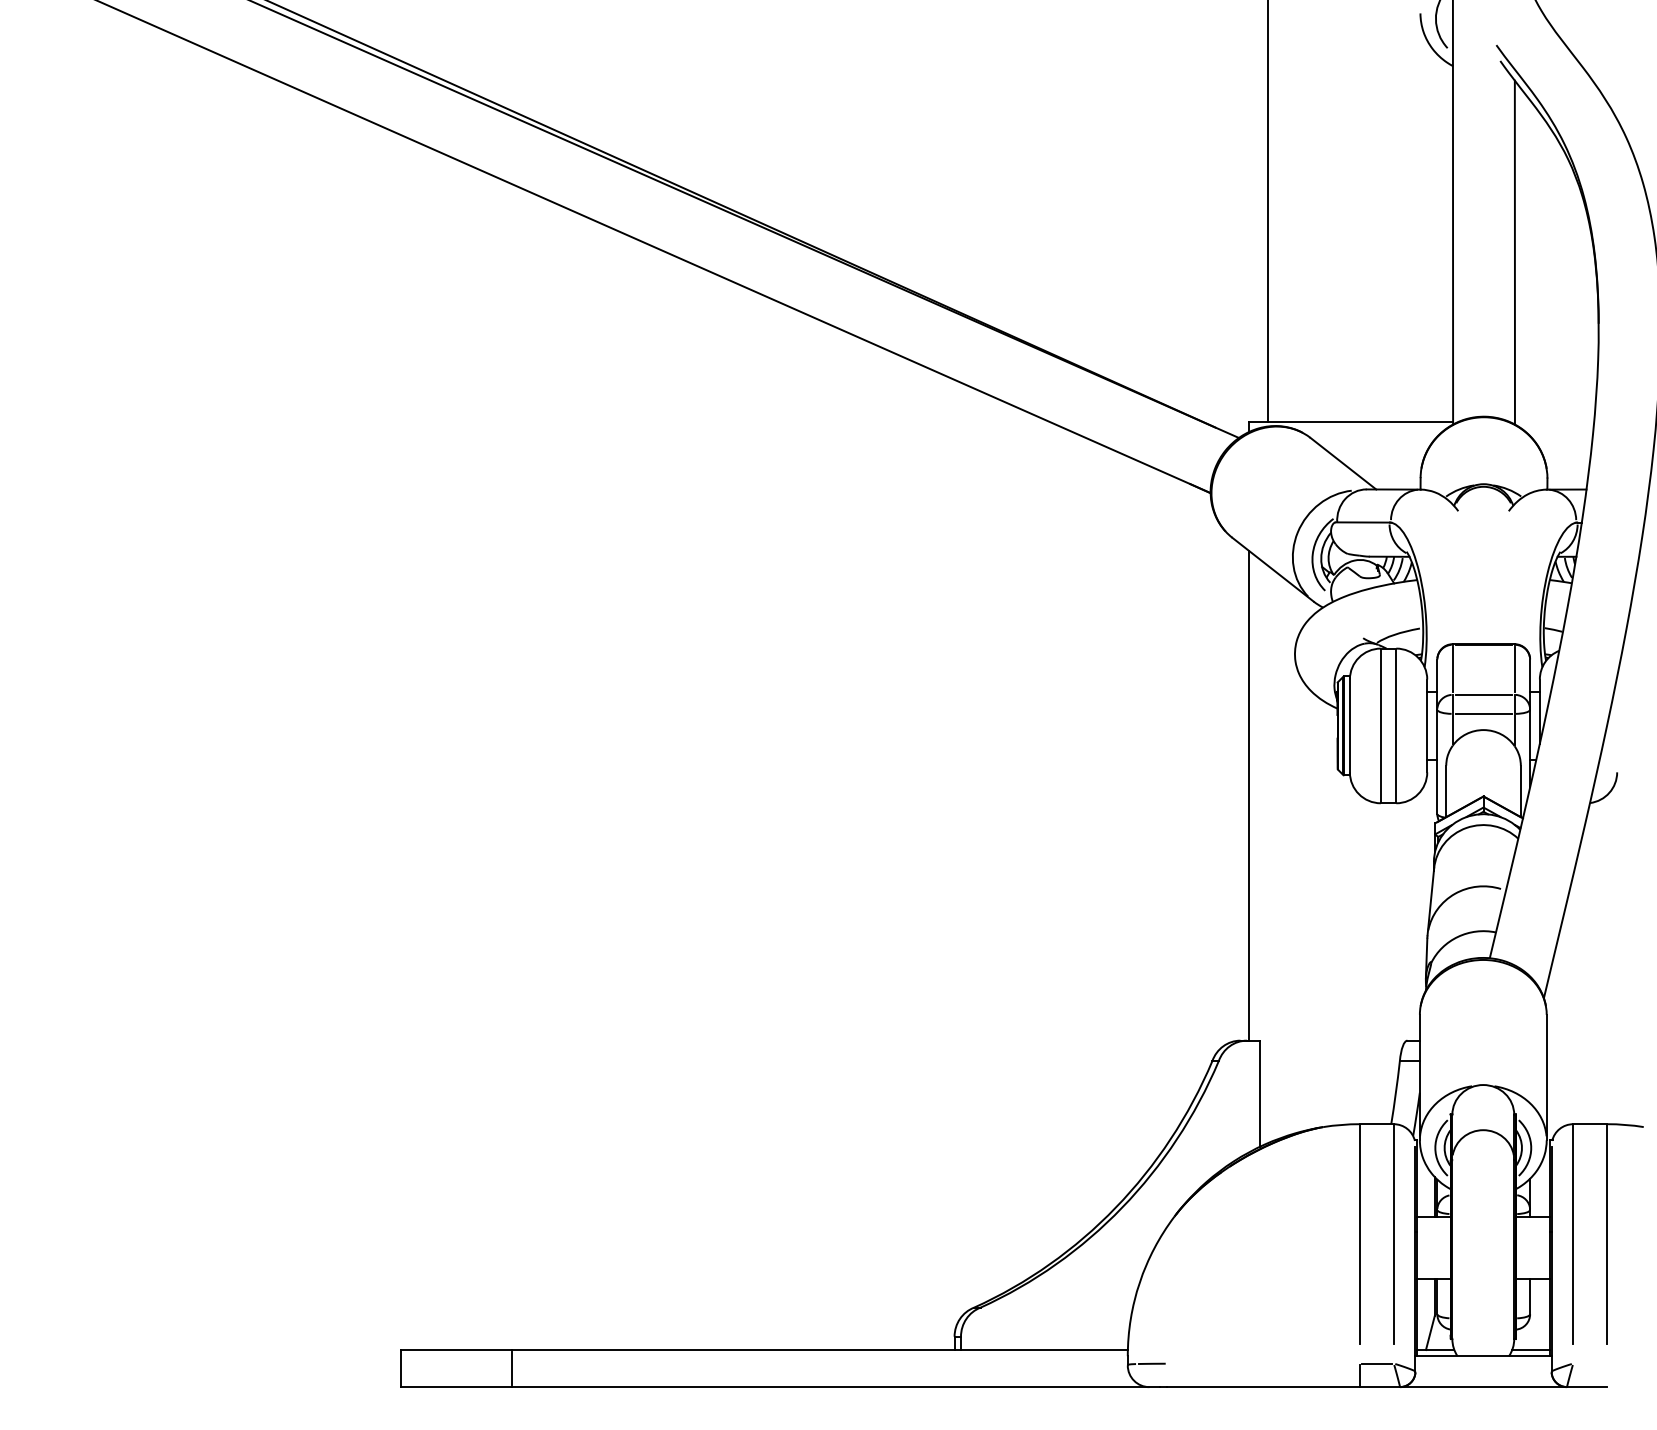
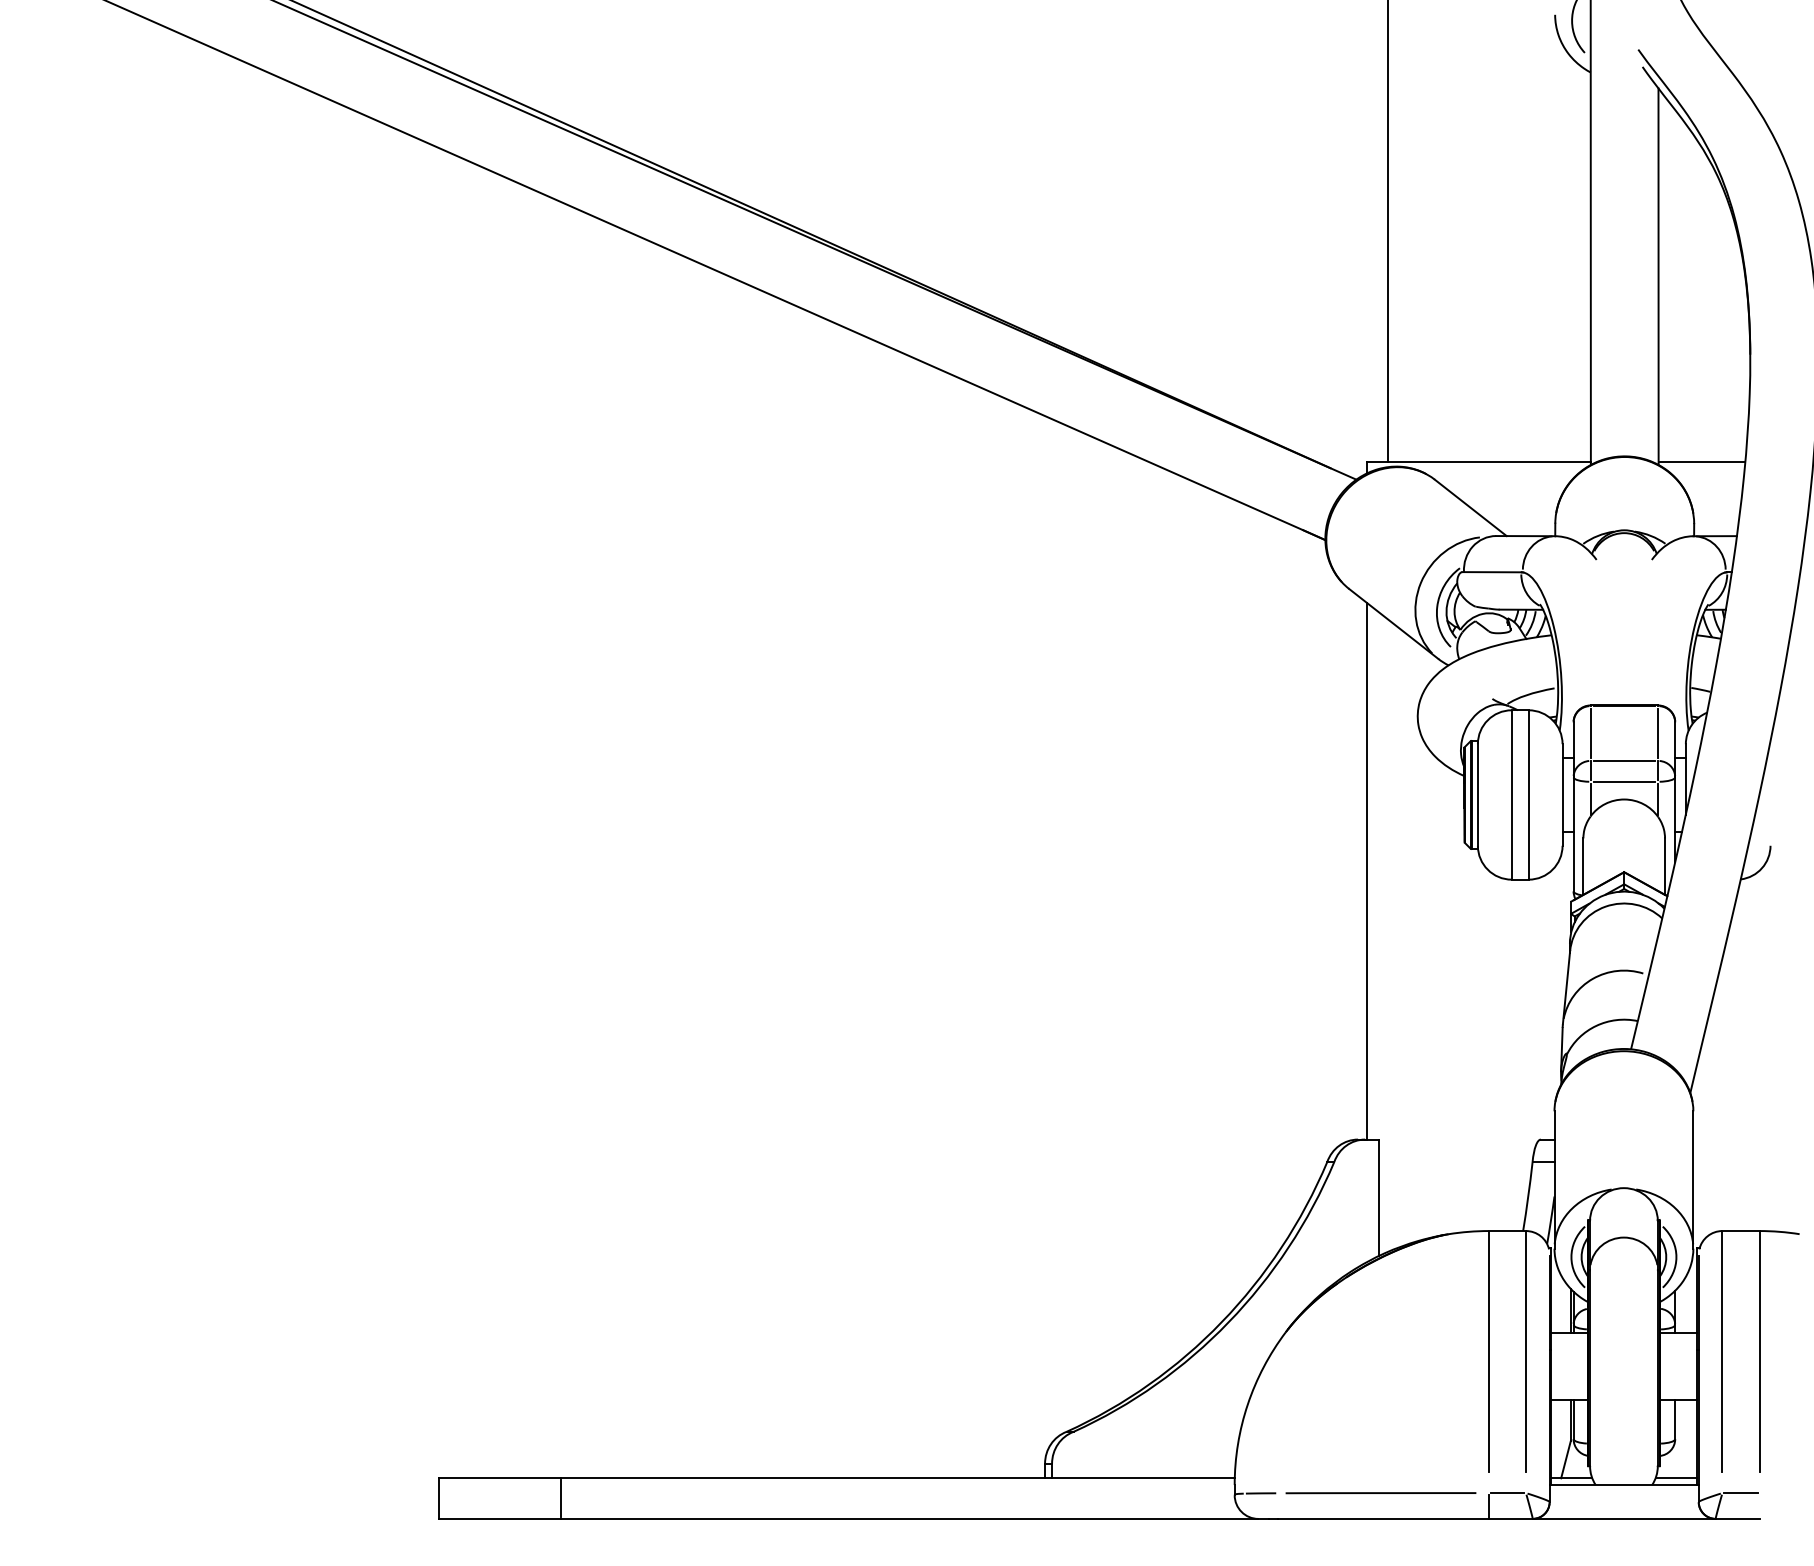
line: (1554, 421) -> (1701, 461), added
line: (1261, 1363) -> (1381, 1493), added
line: (1589, 1363) -> (1740, 1493), added

